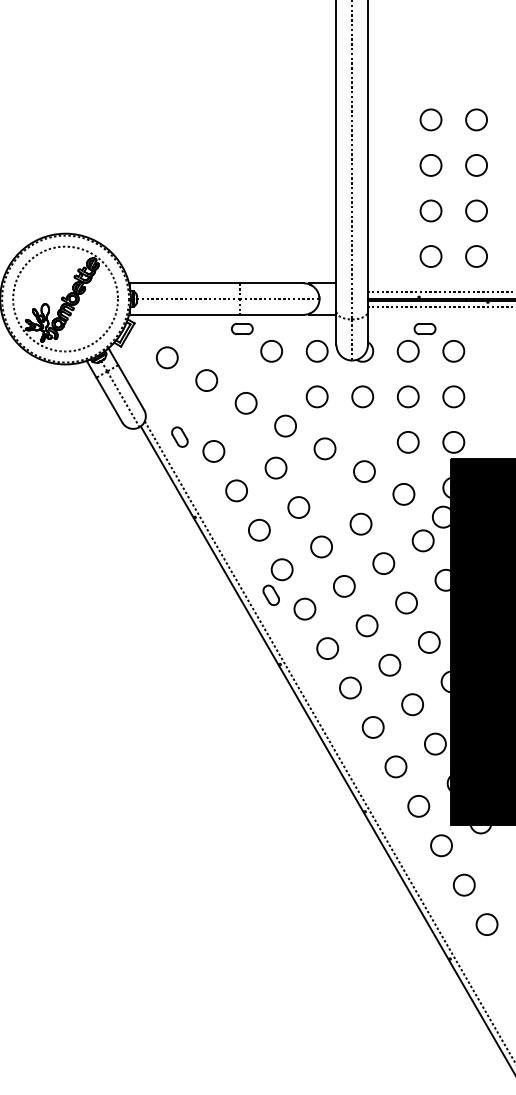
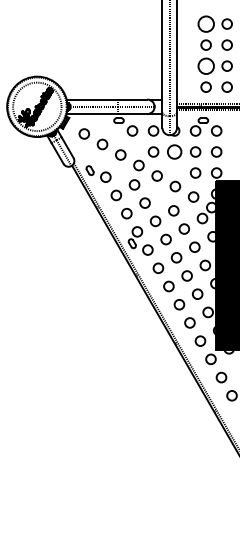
circle: (429, 118) -> (205, 23), size x1.6
circle: (429, 209) -> (205, 65), size x1.6
circle: (362, 395) -> (174, 151), size x1.4

